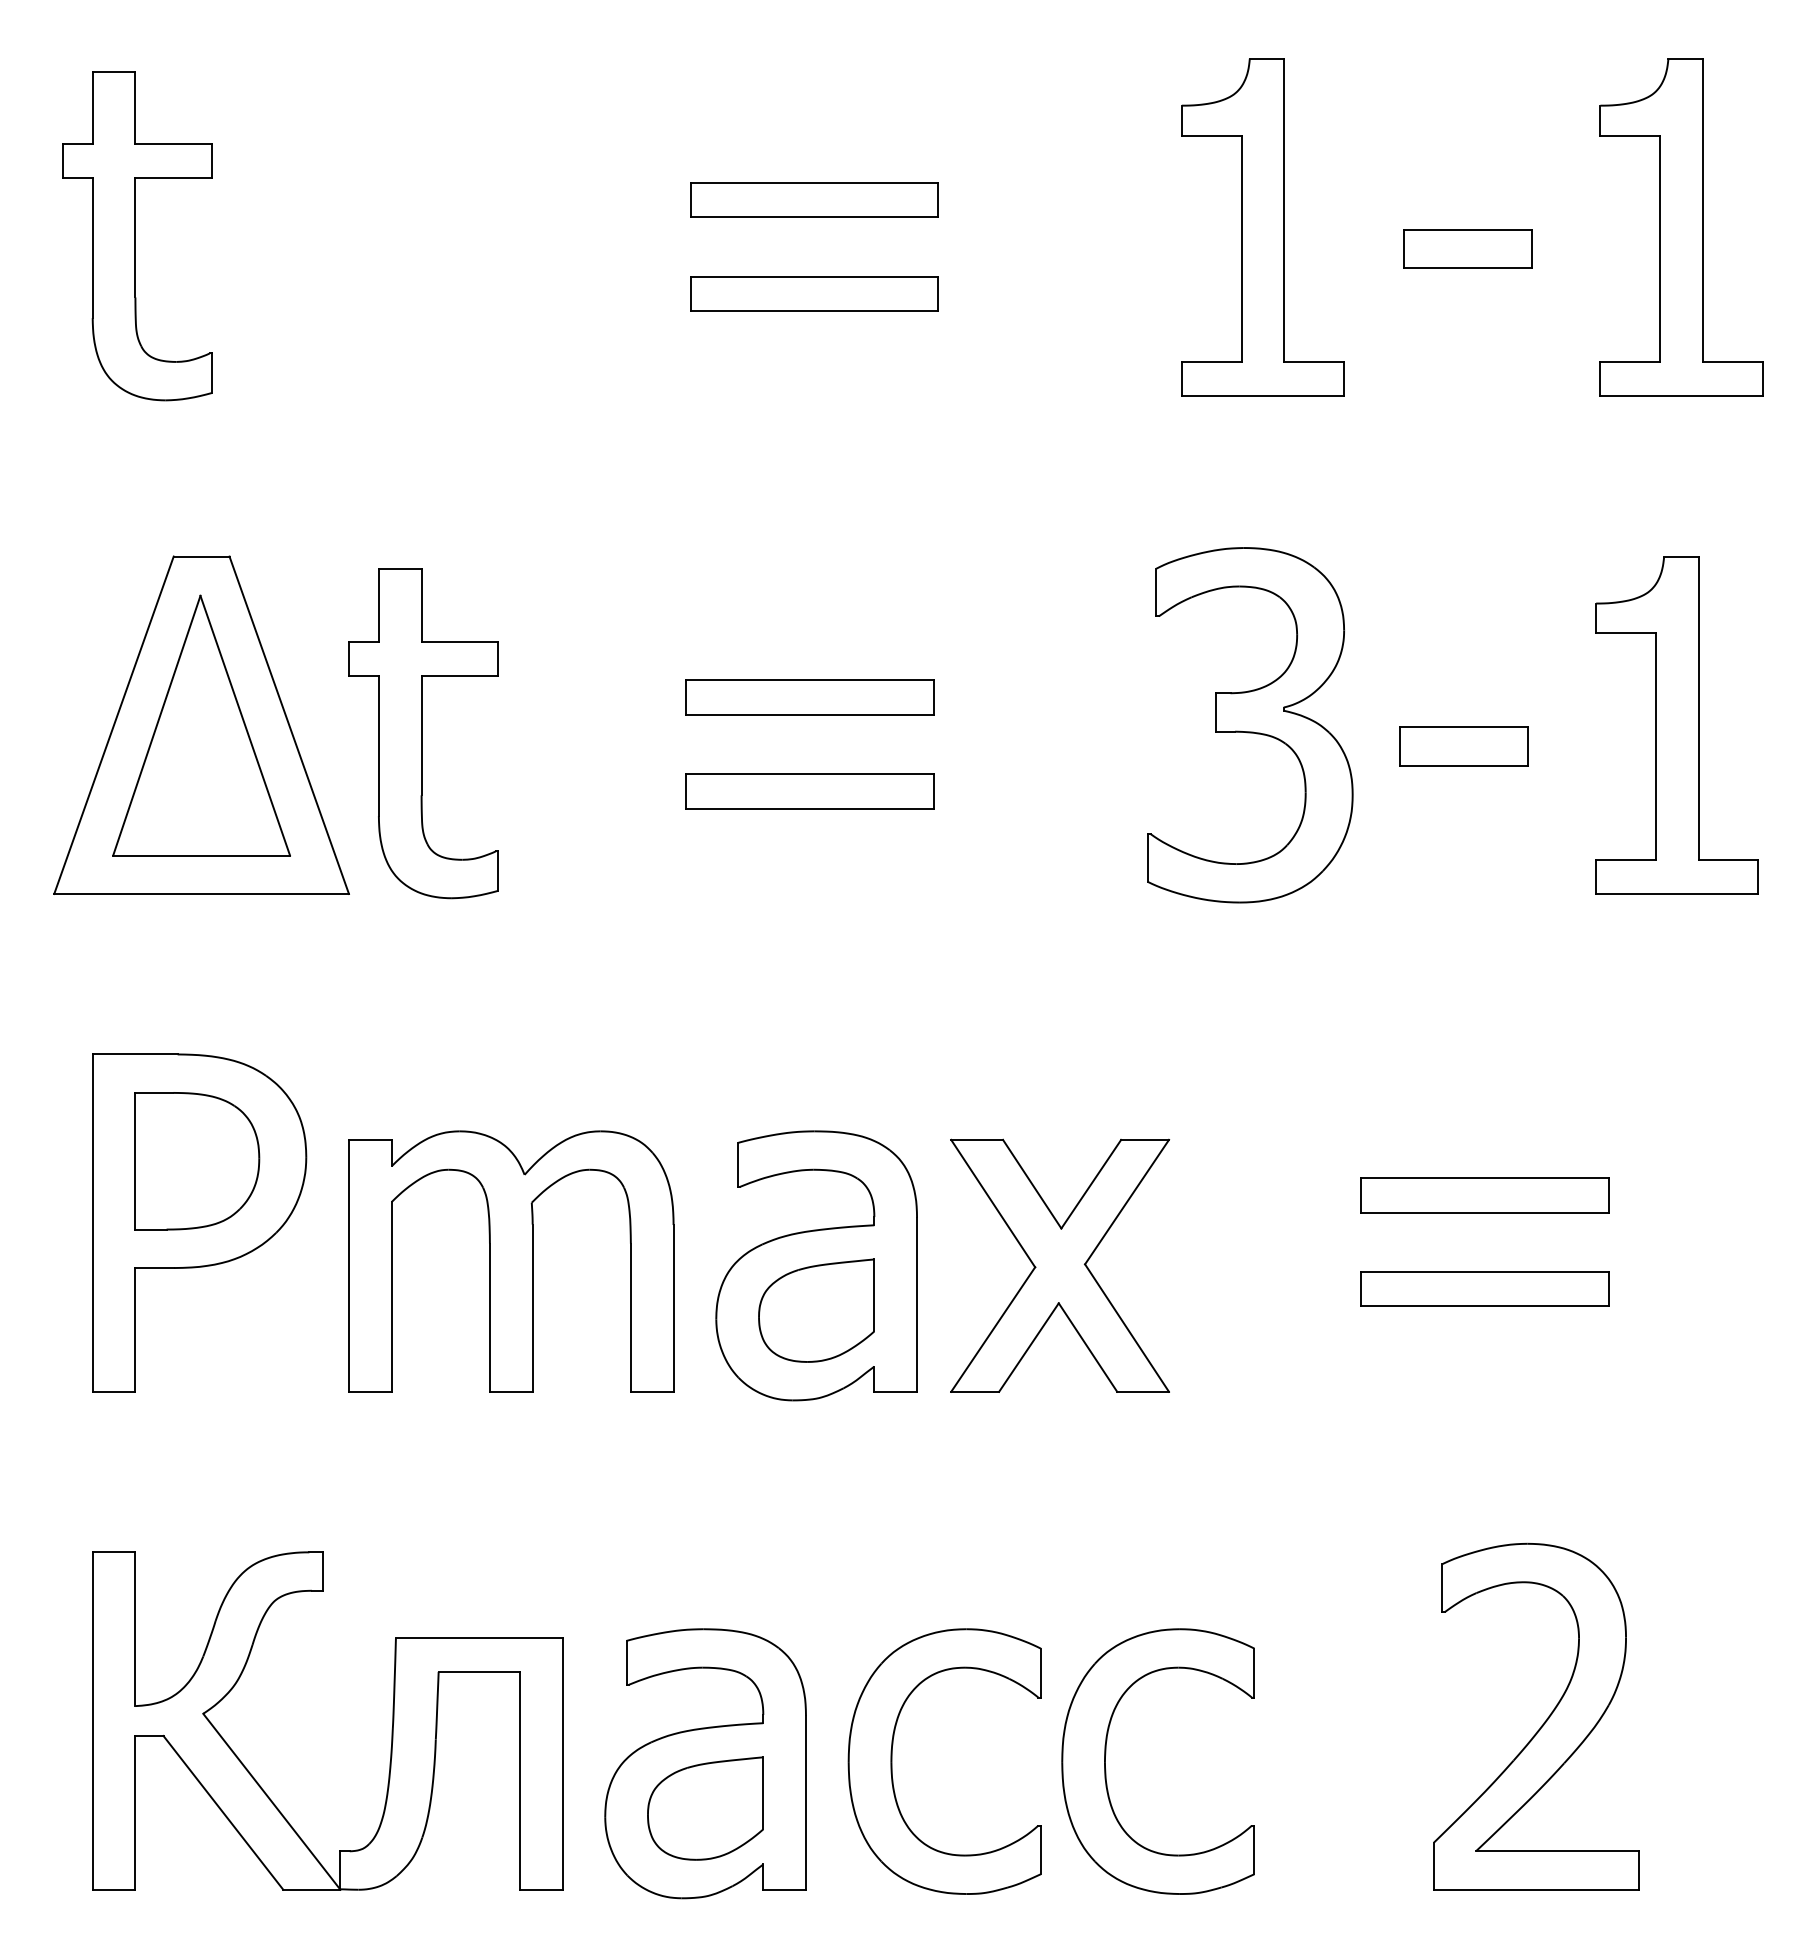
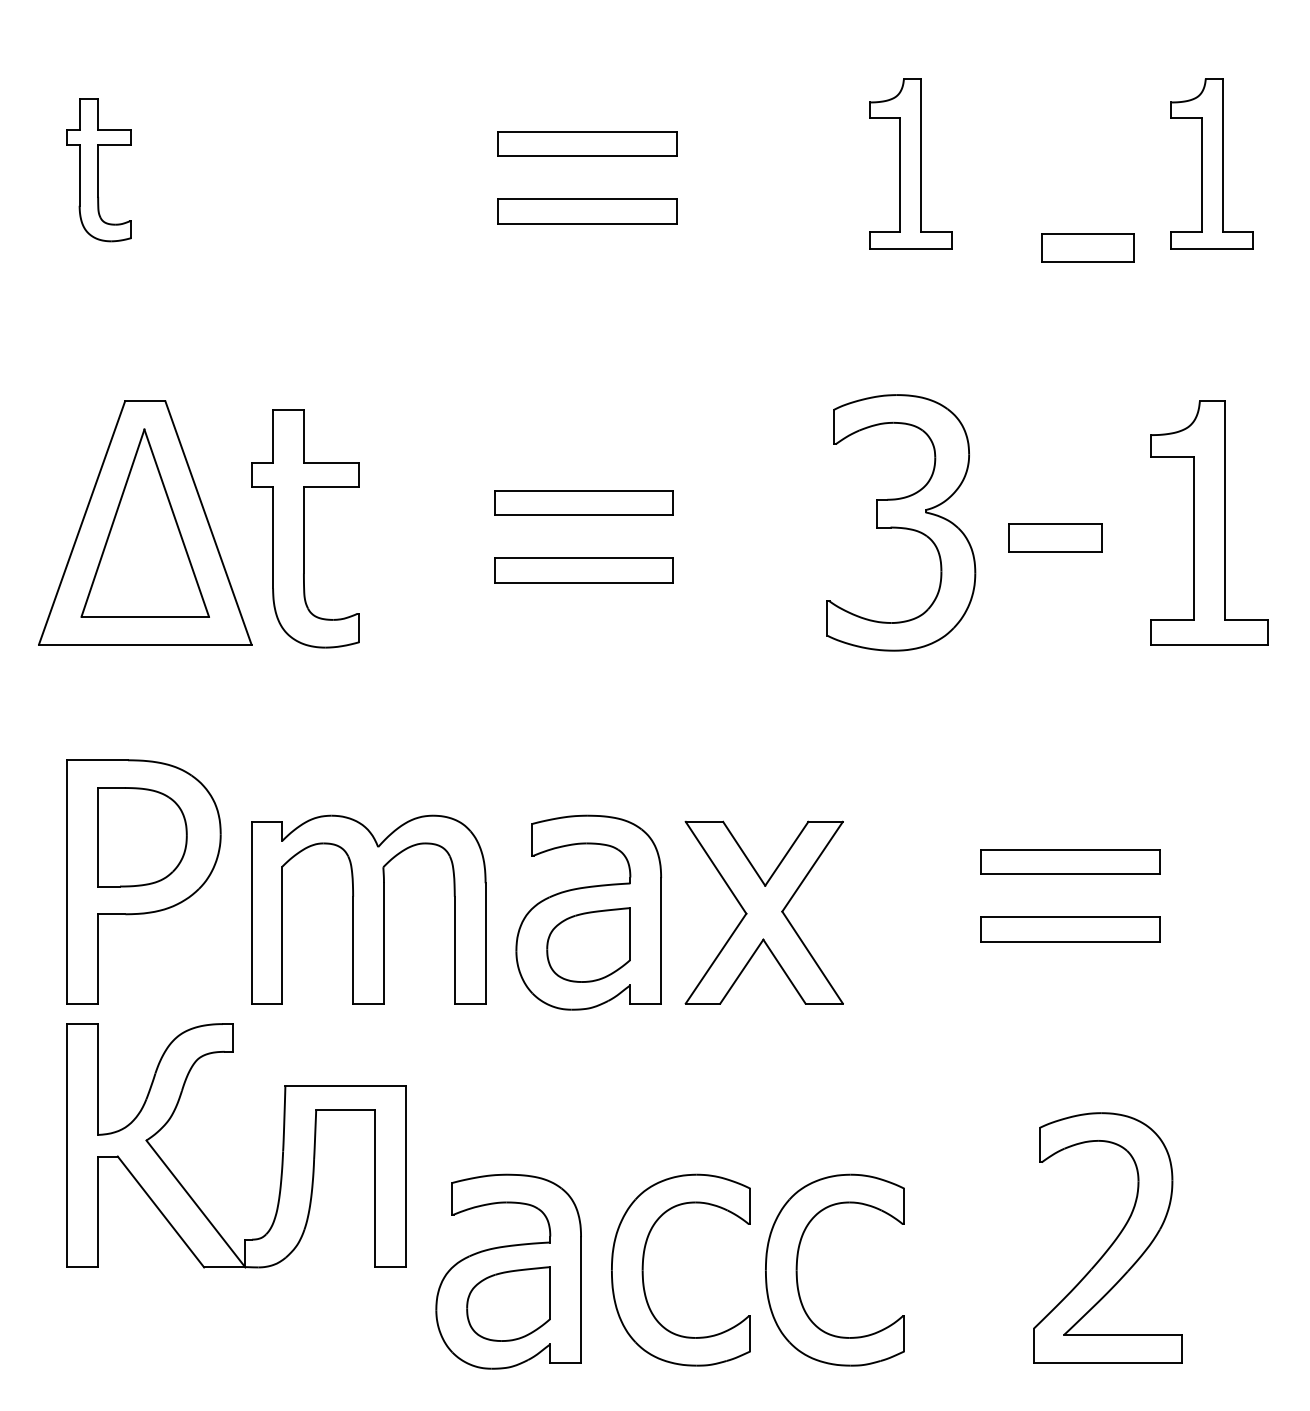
part: (1262, 227) -> (910, 163), size x0.7
part: (1681, 227) -> (1212, 163), size x0.7
part: (137, 236) -> (99, 170), size x0.6
part: (1467, 248) -> (1087, 247), moved
part: (391, 1729) -> (282, 1151), moved

